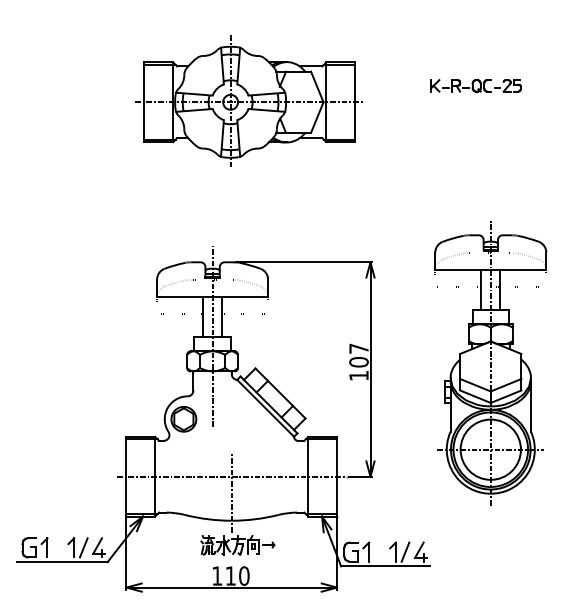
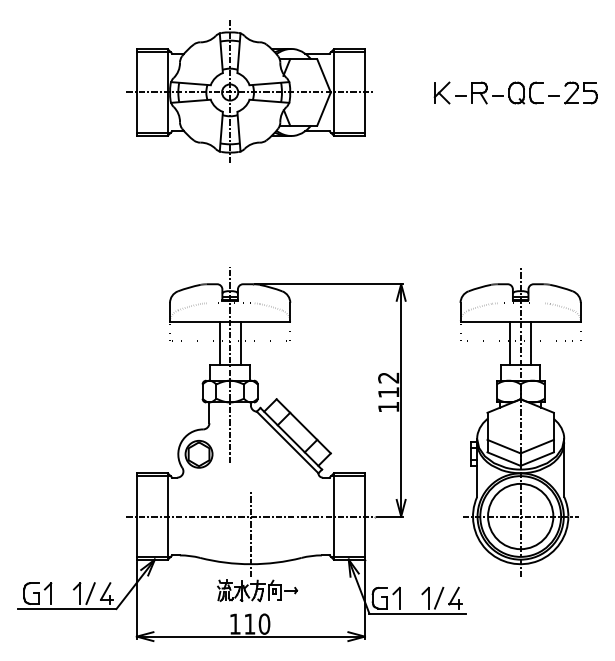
part: (475, 85) -> (514, 92), size x1.67
part: (248, 100) -> (249, 90), moved
text: (358, 355) -> (388, 385), 107 -> 112
part: (490, 363) -> (520, 423), moved

